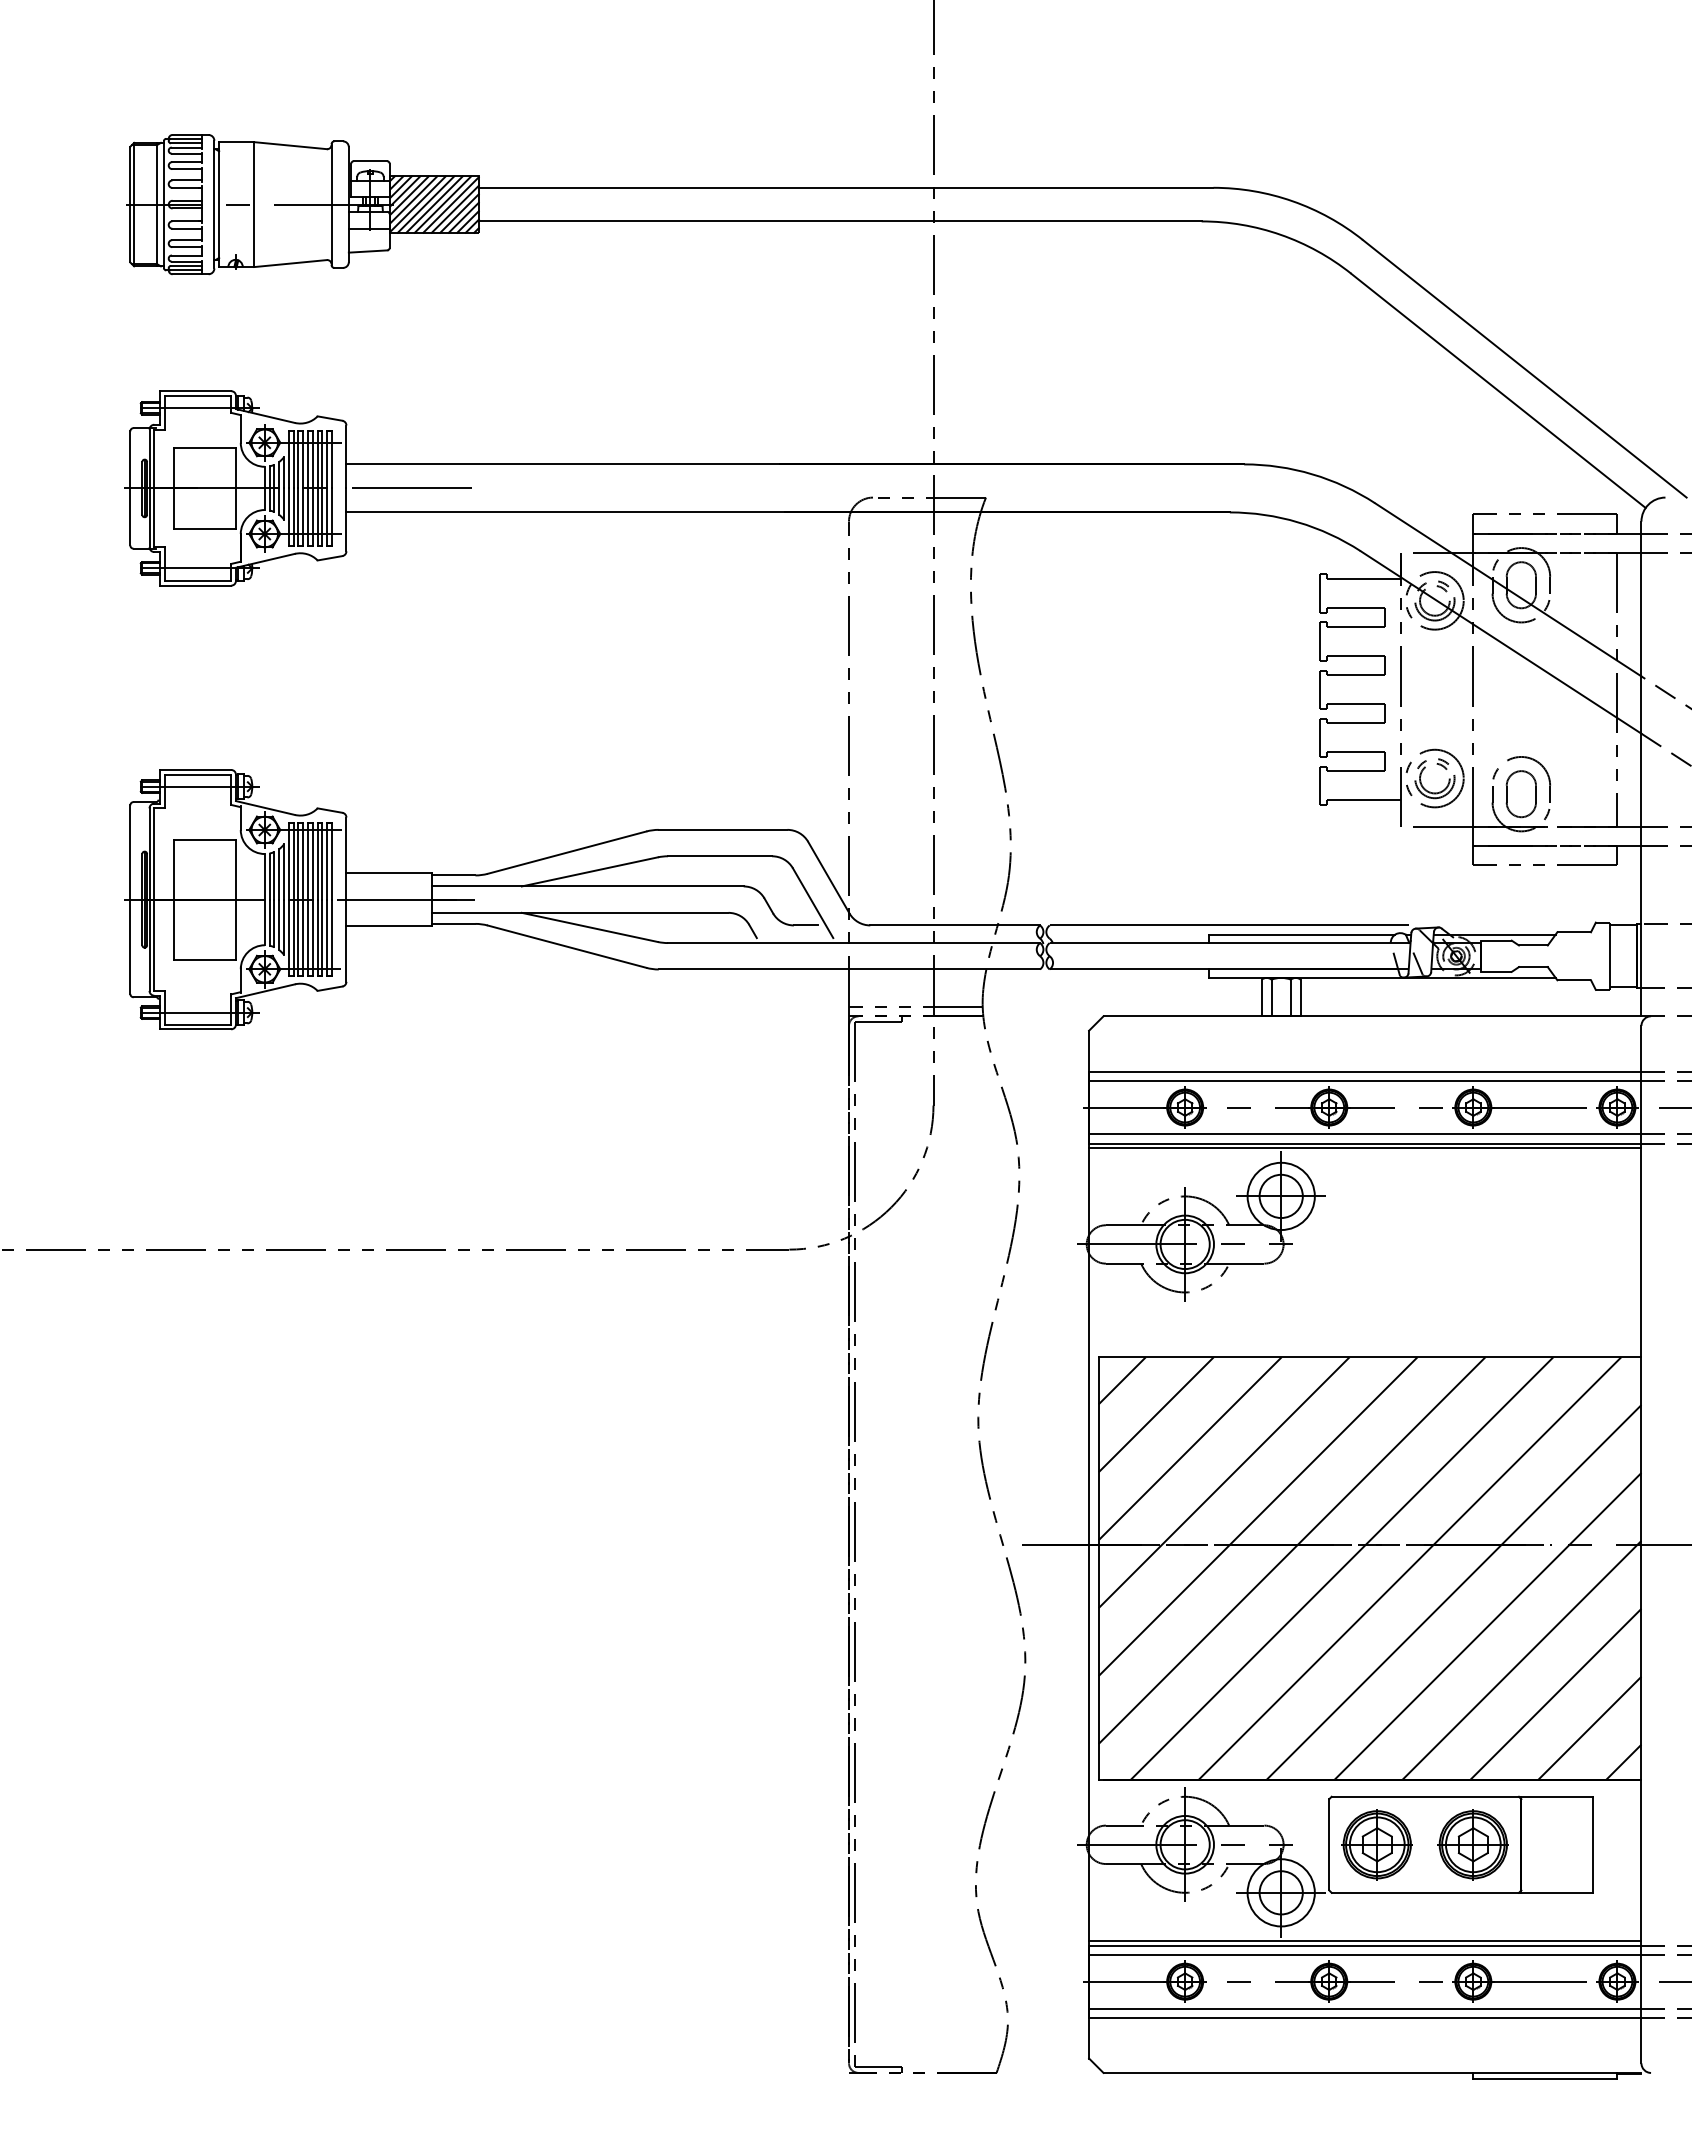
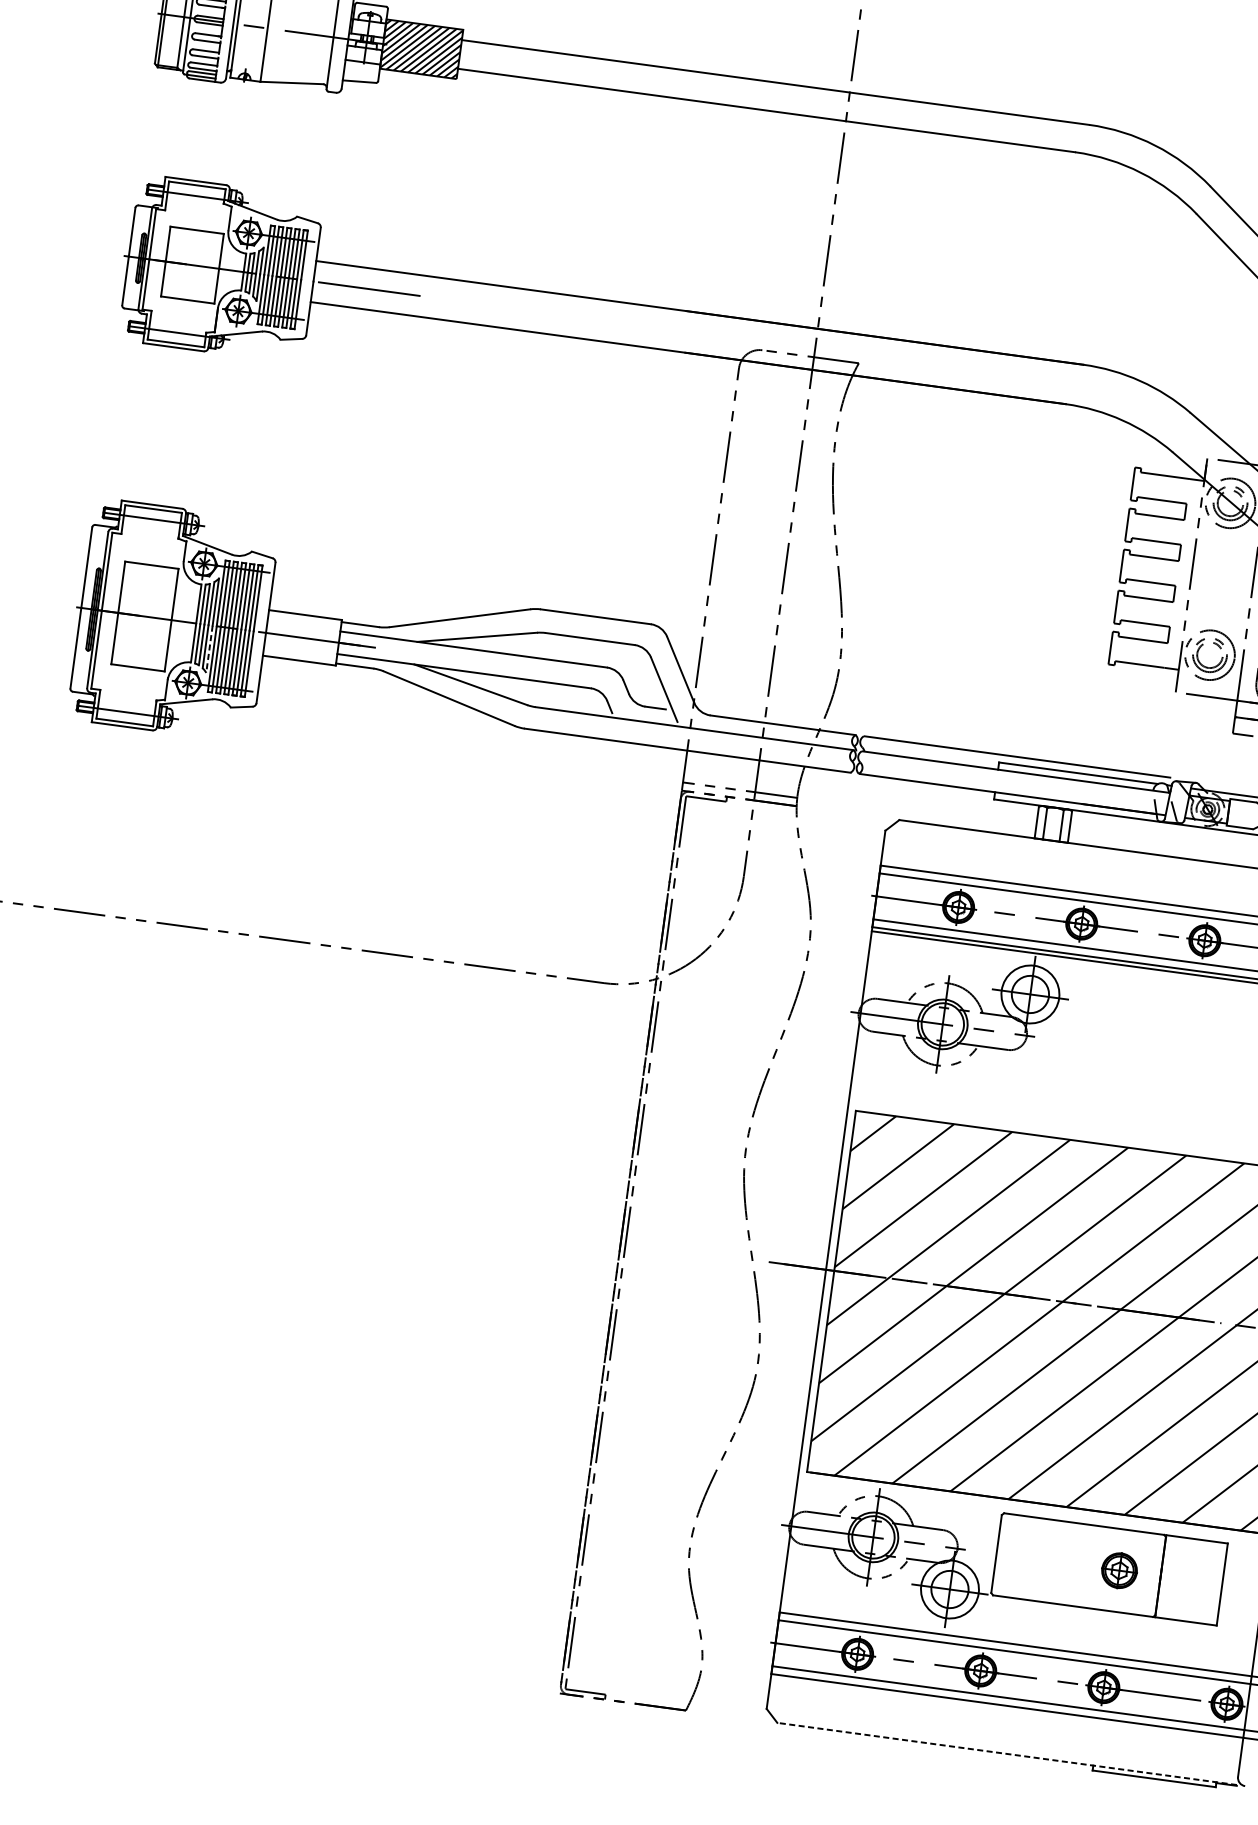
line: (284, 927) -> (209, 649), solid -> dashed
part: (1376, 1844) -> (1036, 1559), removed
part: (1472, 1844) -> (1118, 1570), size x0.6
line: (1365, 1940) -> (1016, 1639), removed
line: (1372, 2072) -> (1007, 1753), solid -> dashed

